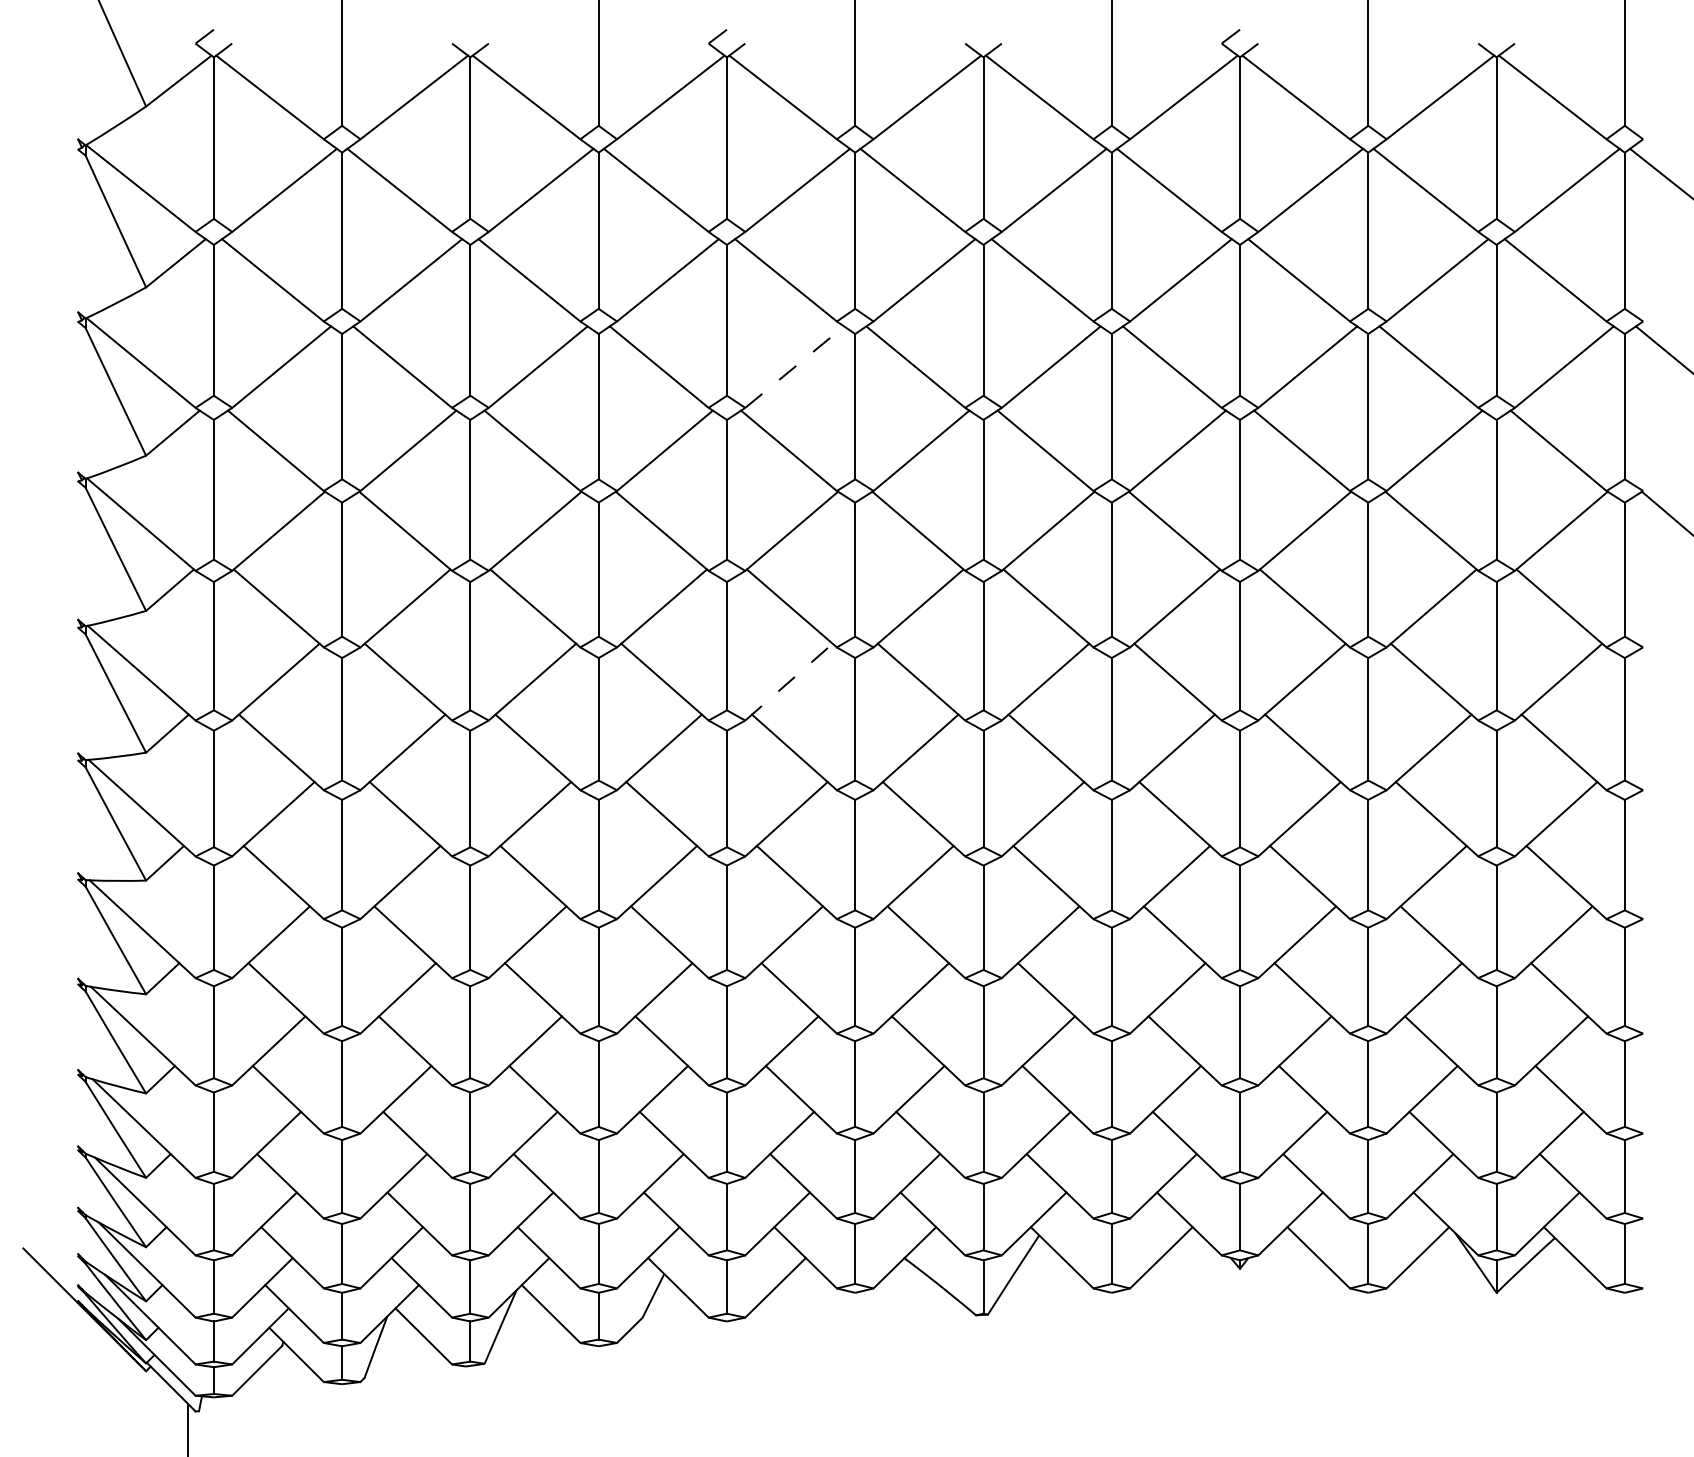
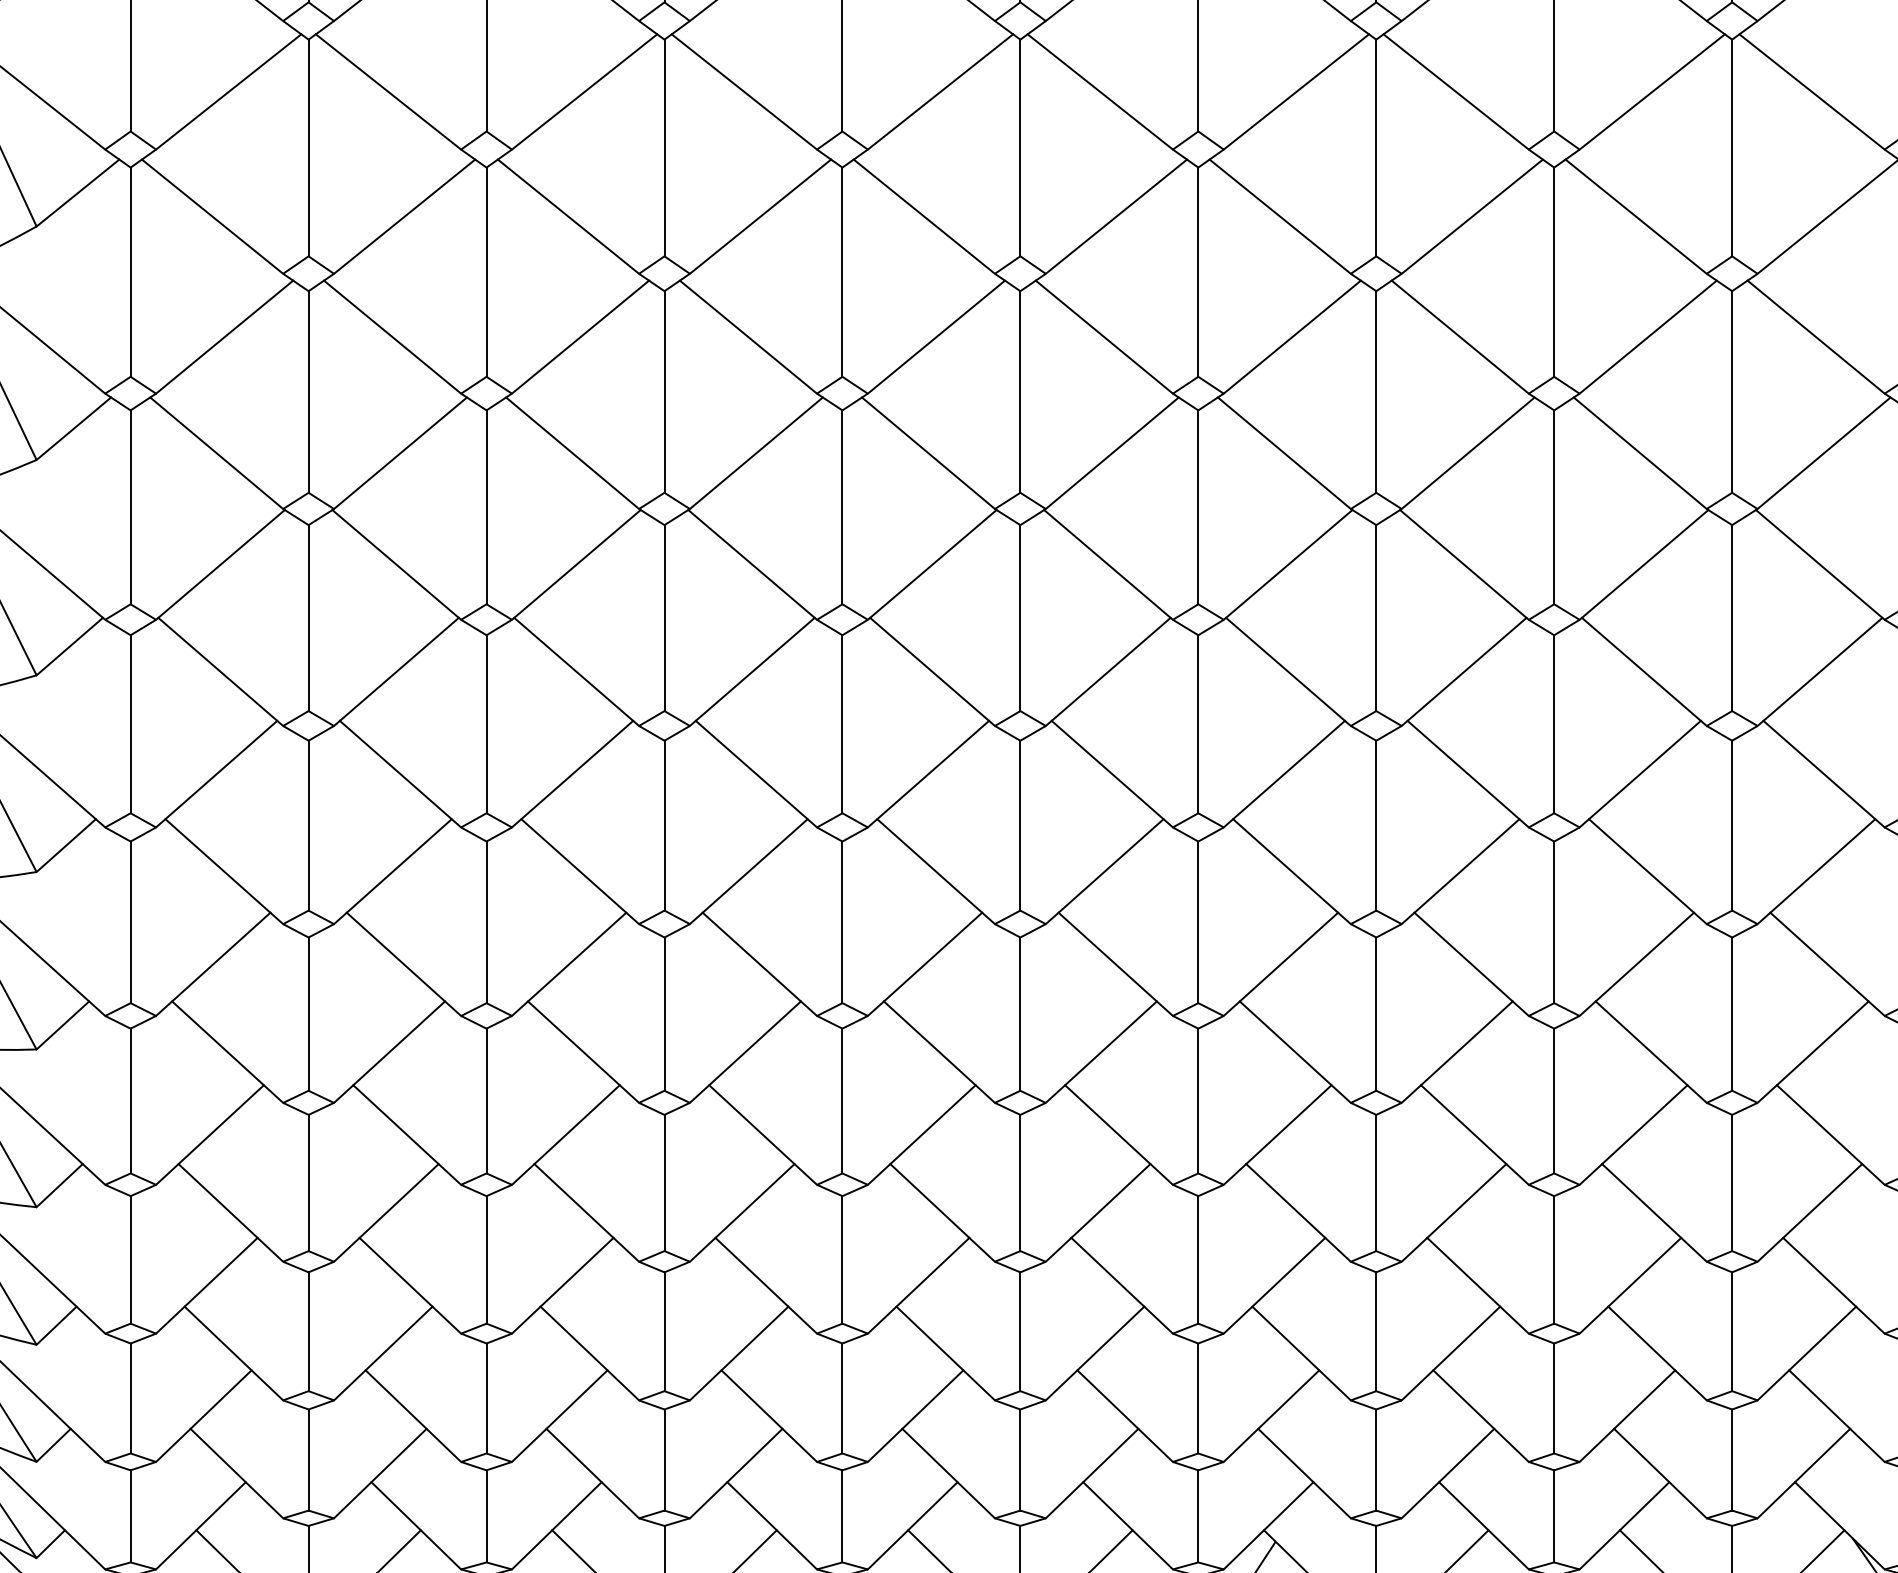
line: (795, 366) -> (937, 336), dashed -> solid
line: (789, 681) -> (929, 773), dashed -> solid

